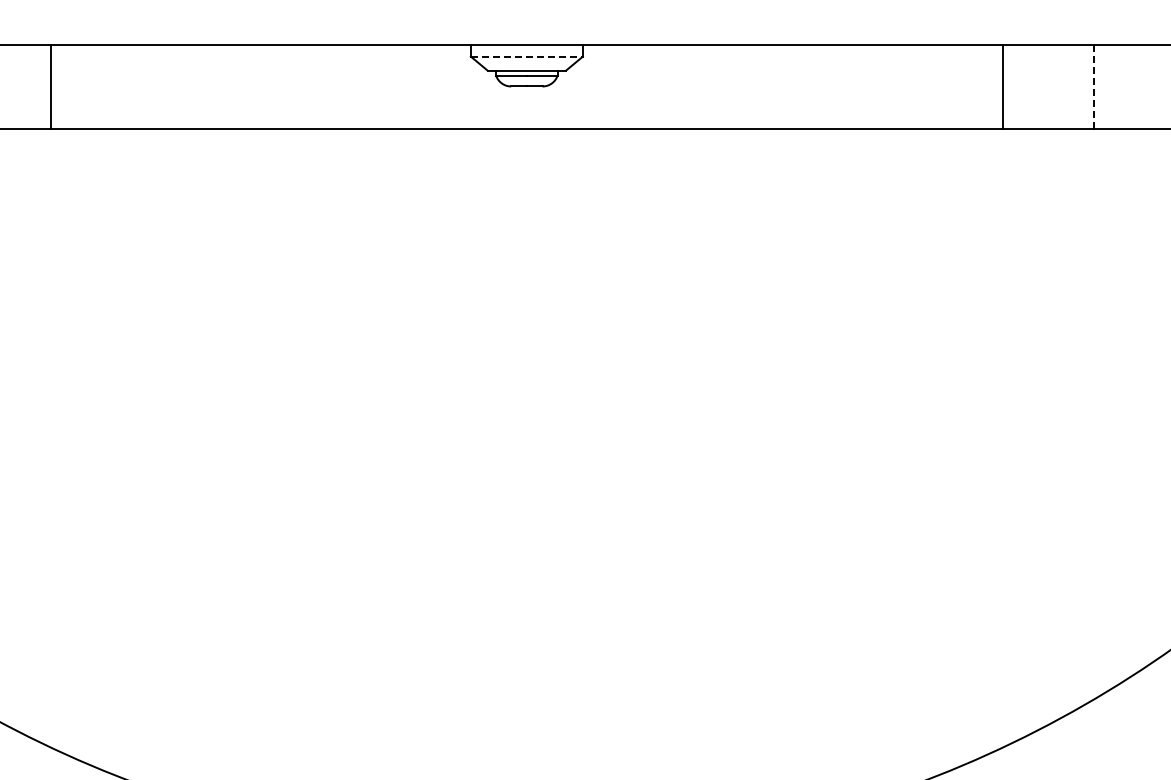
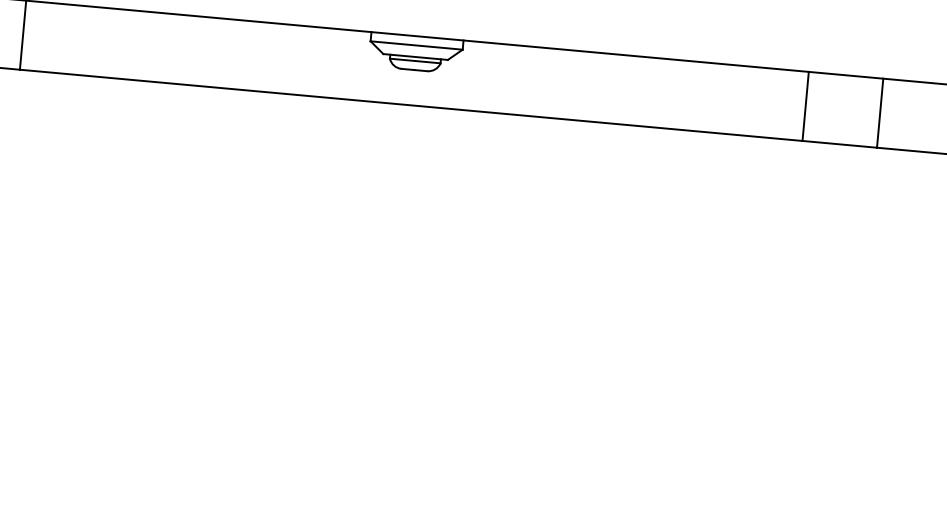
line: (527, 56) -> (417, 45), dashed -> solid
line: (1093, 87) -> (880, 113), dashed -> solid

